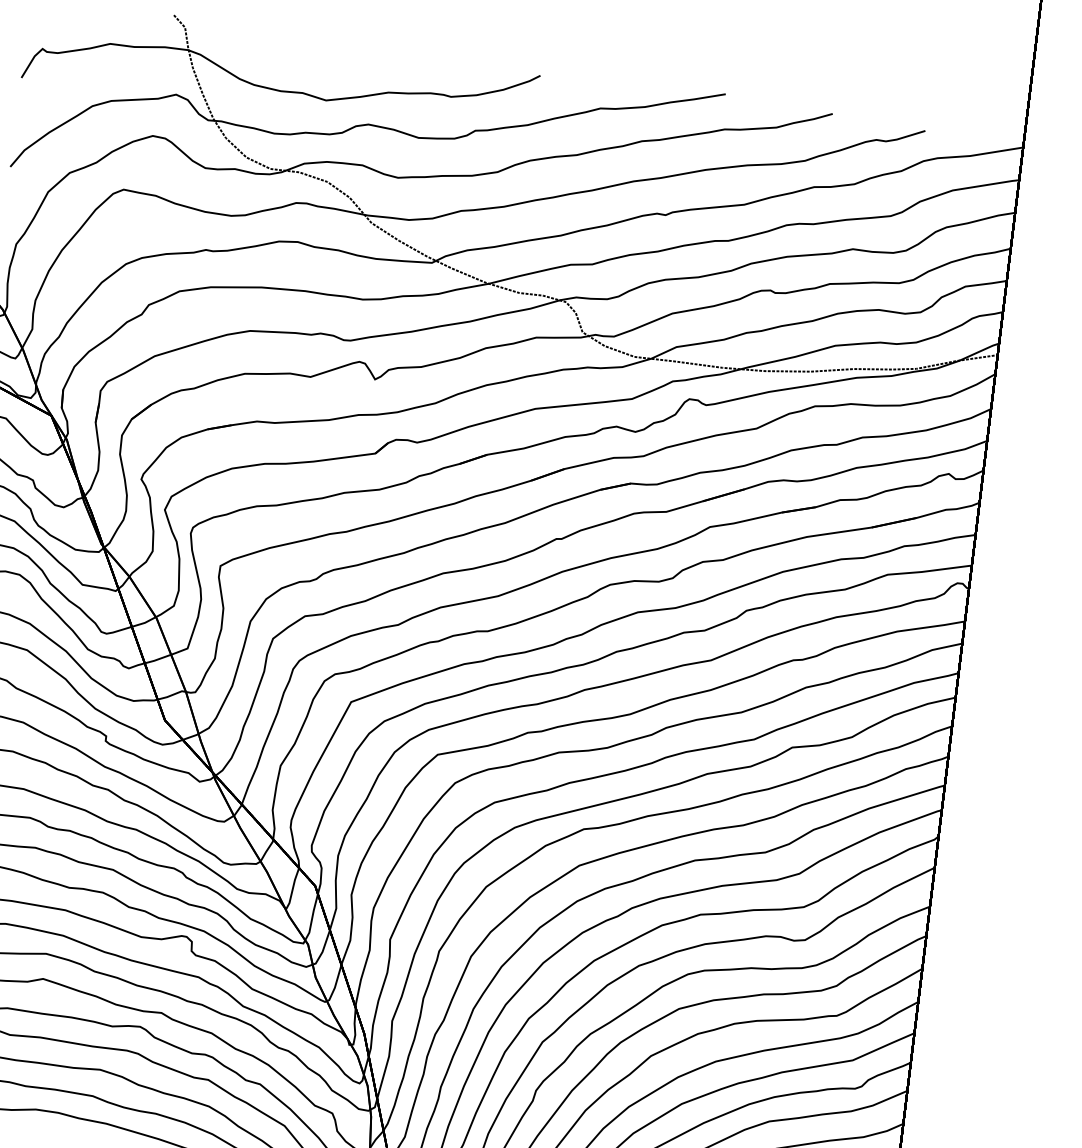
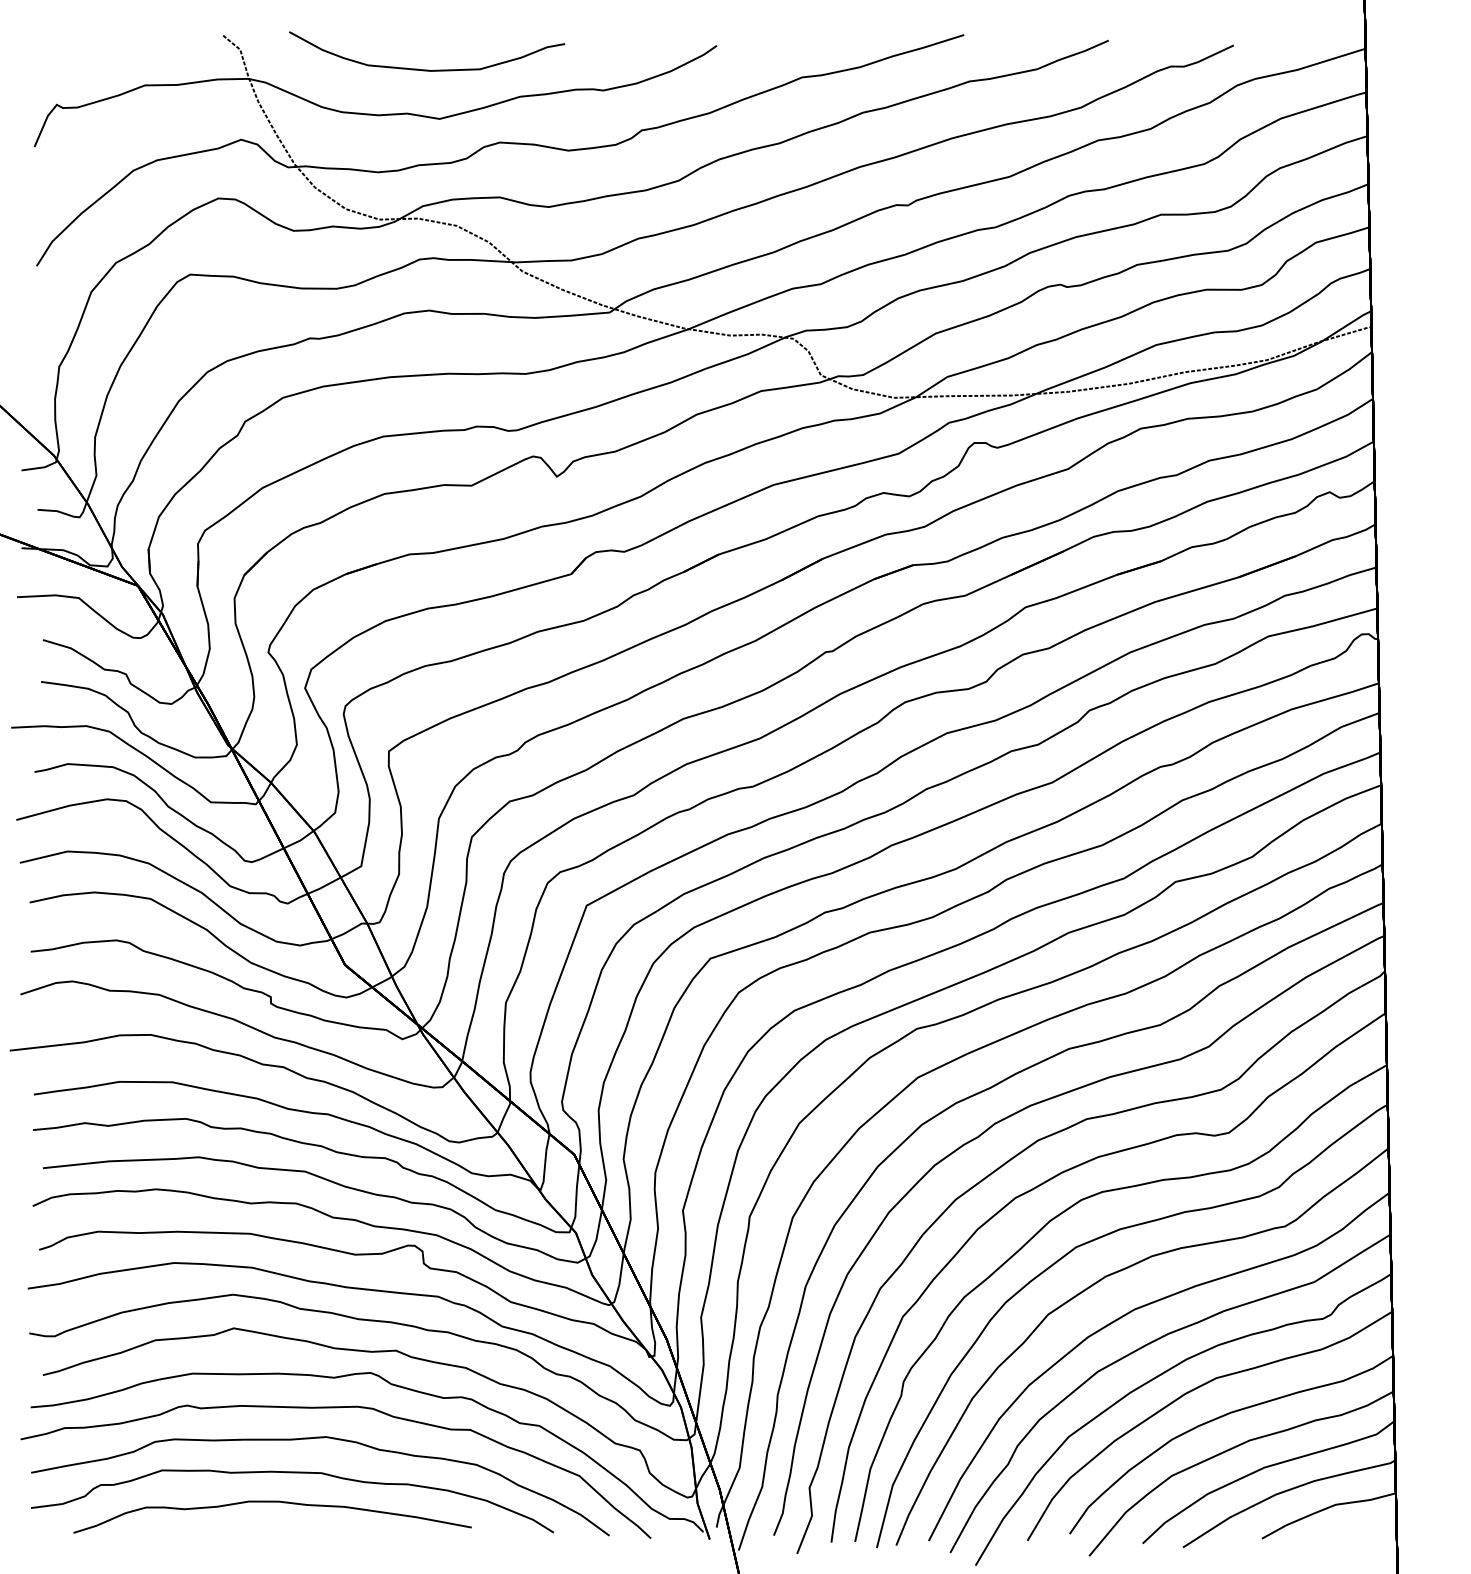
curve: (322, 62) -> (427, 69), added

